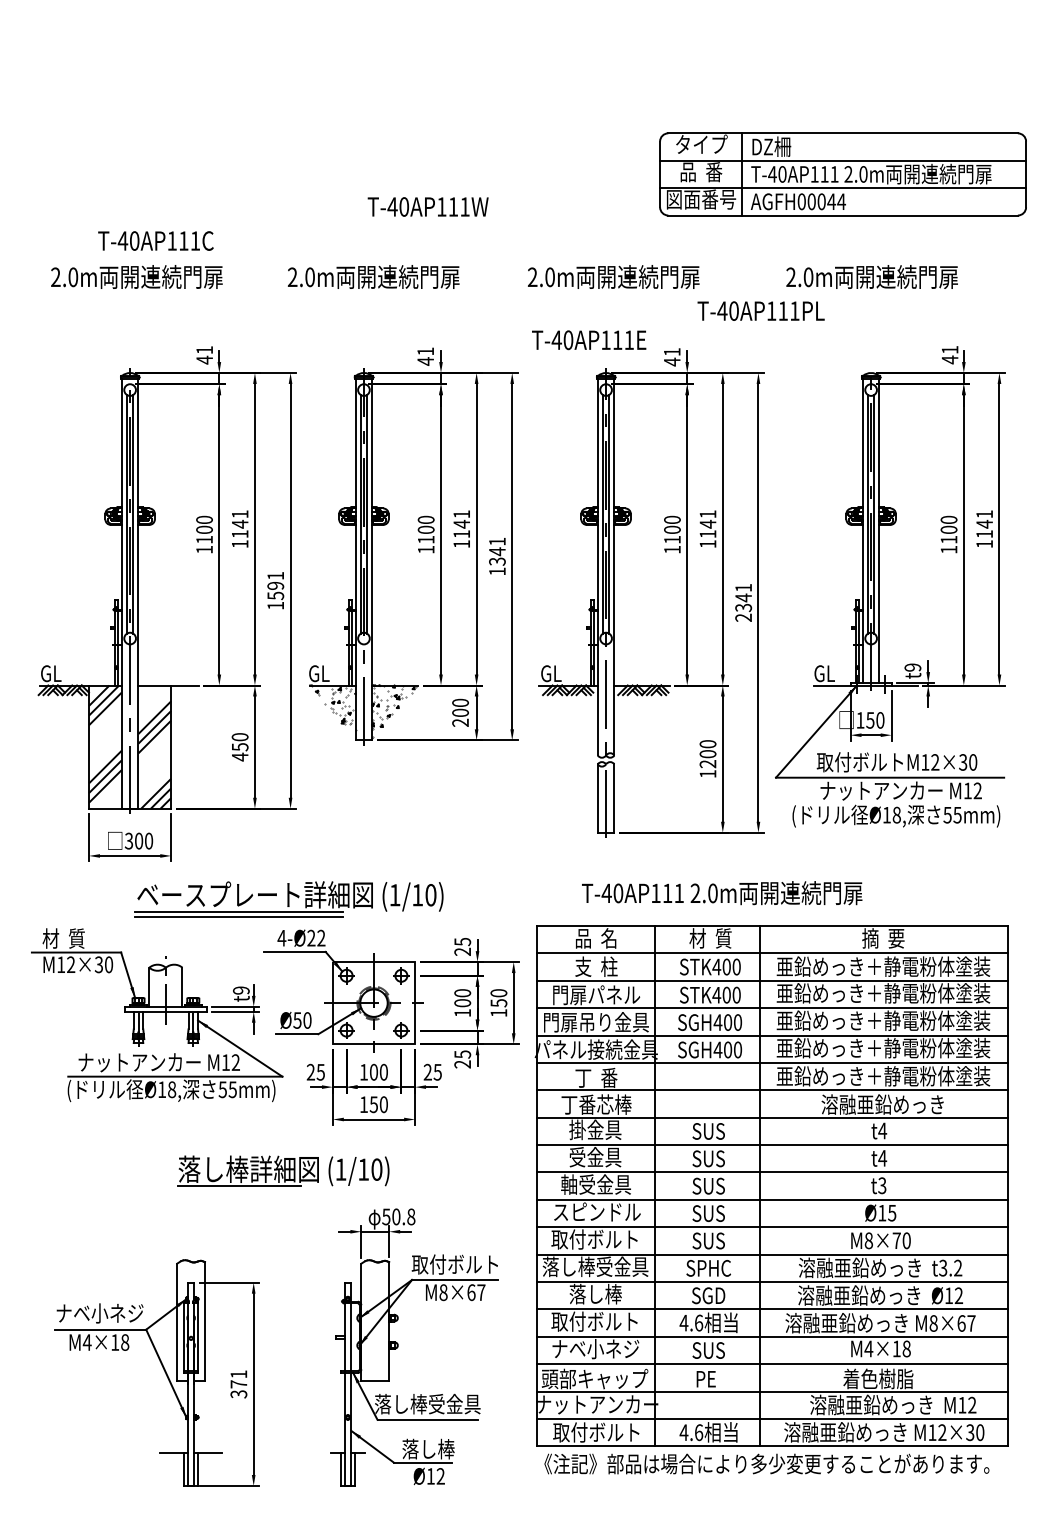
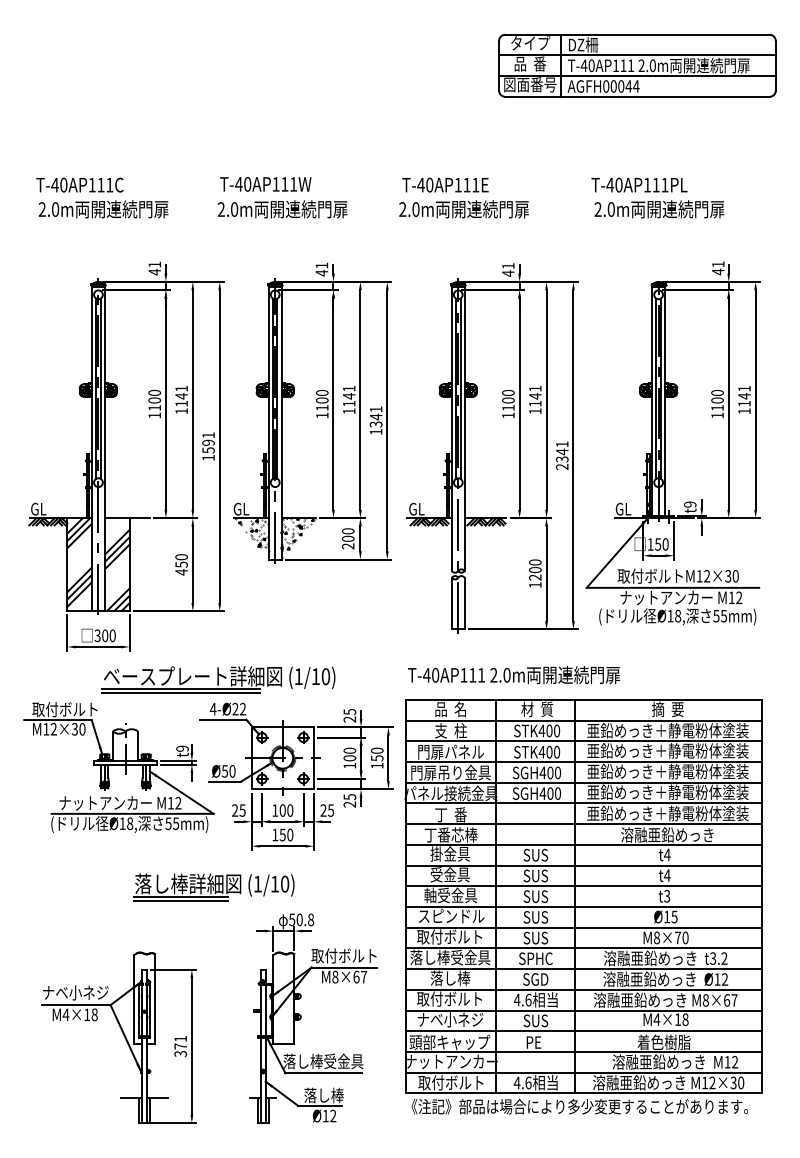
part: (843, 174) -> (637, 65), moved
text: (427, 207) -> (265, 184), moved
text: (155, 240) -> (79, 184), moved
text: (761, 310) -> (639, 184), moved
text: (589, 339) -> (445, 184), moved
text: (721, 893) -> (513, 675), moved
text: (85, 938) -> (64, 709), 材  質 -> 取付ボルト
line: (238, 1191) -> (180, 900), added

